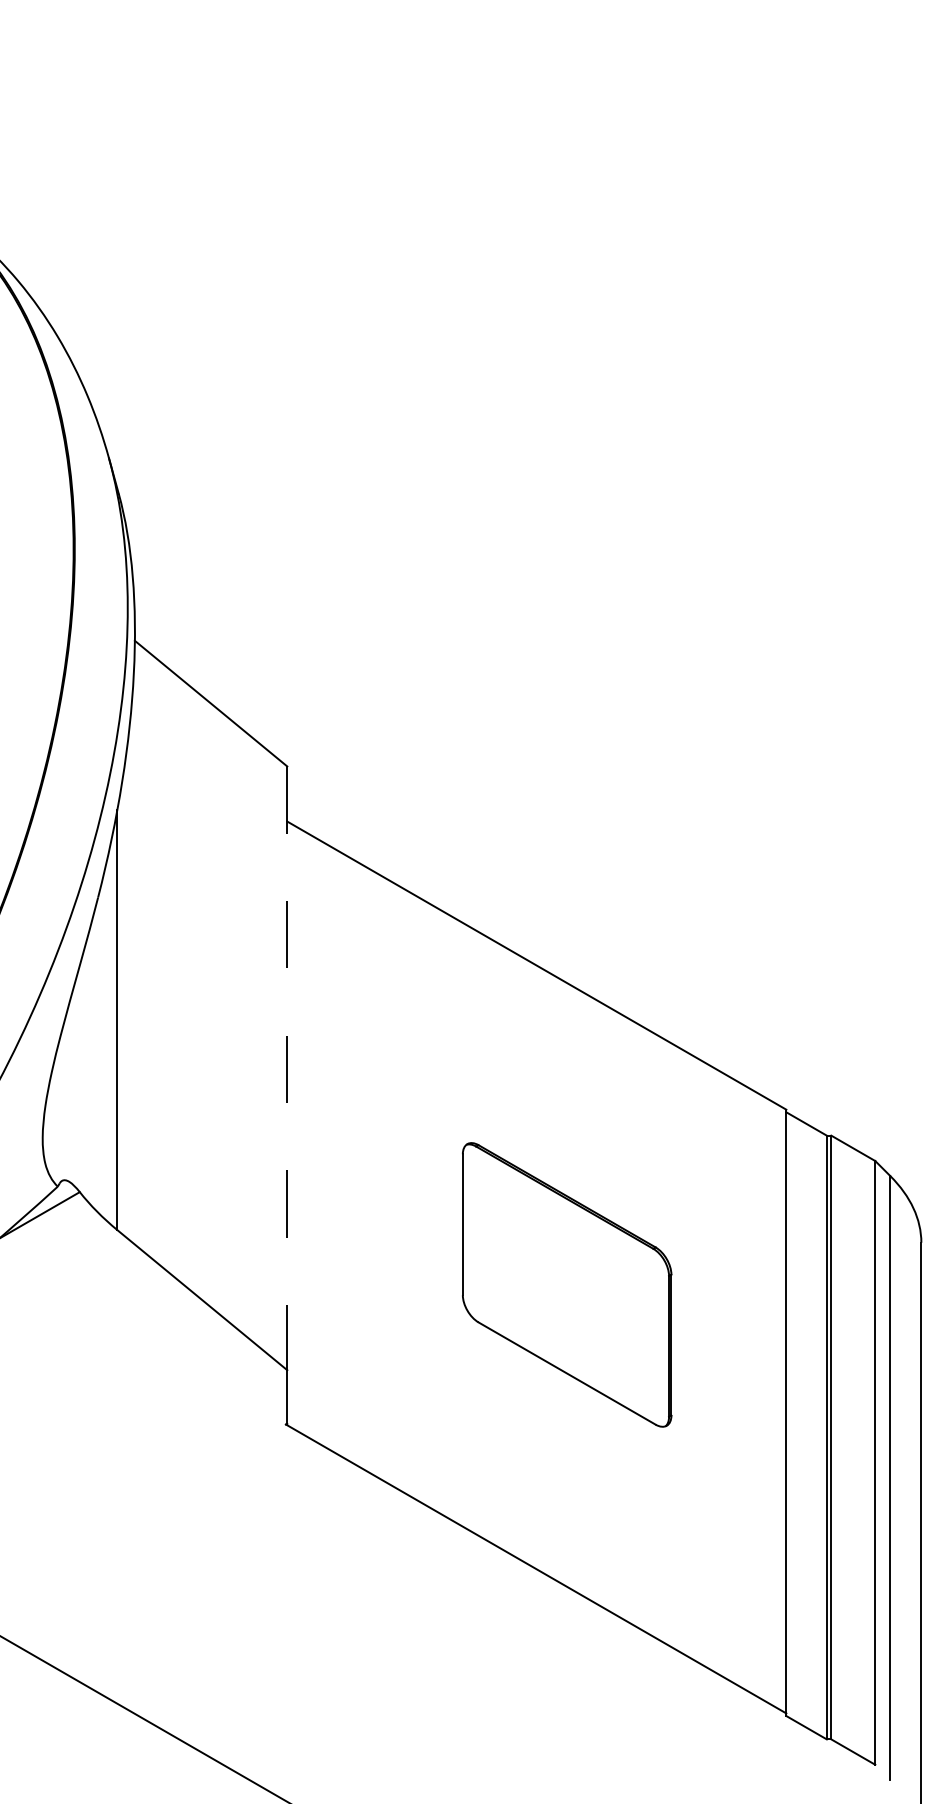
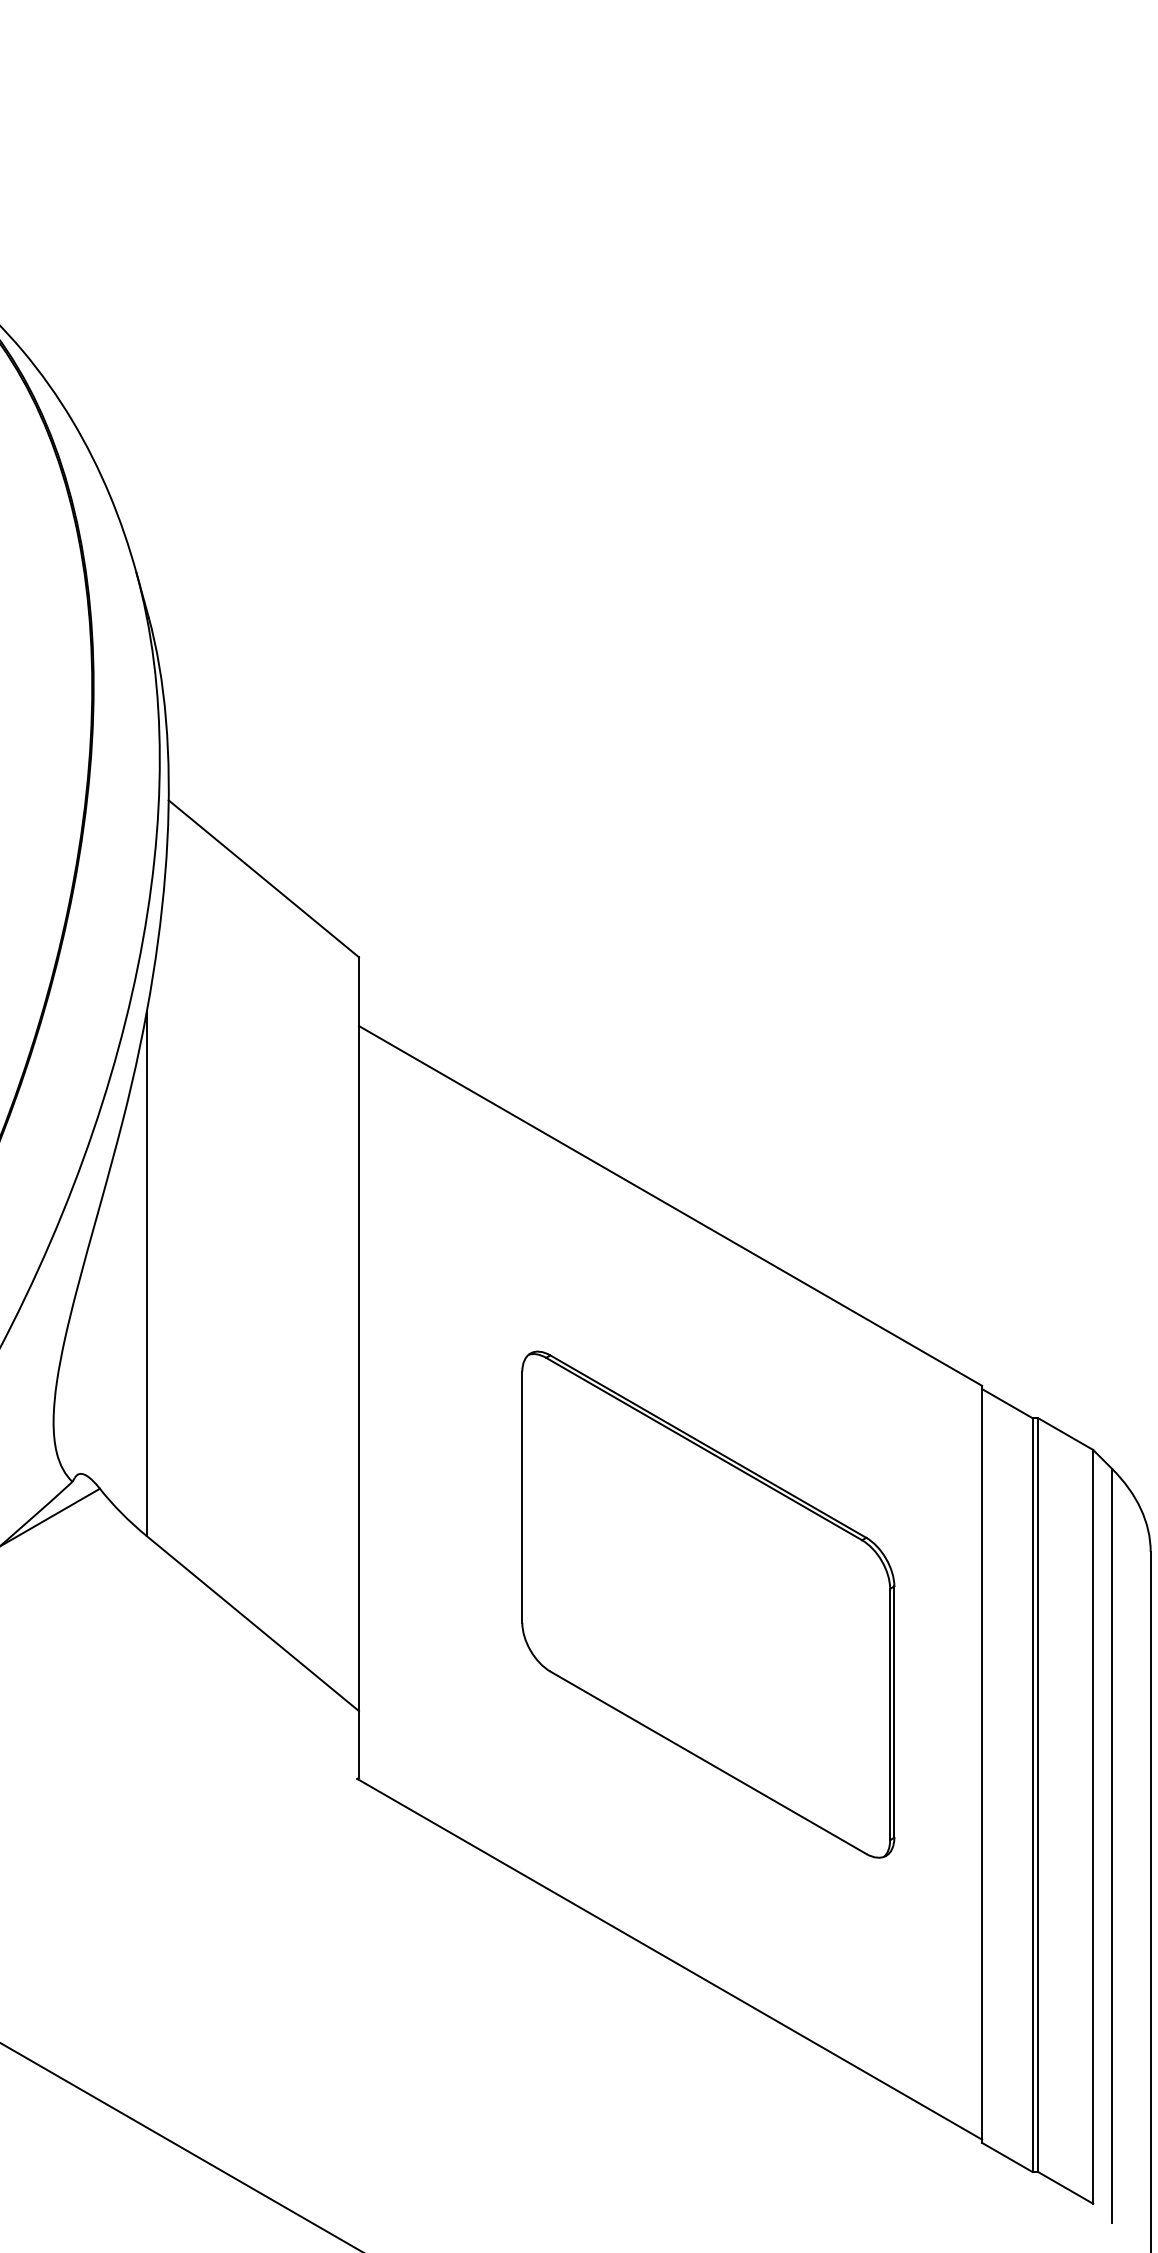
line: (286, 1068) -> (358, 1334), dashed -> solid
part: (567, 1284) -> (708, 1604), size x1.43

